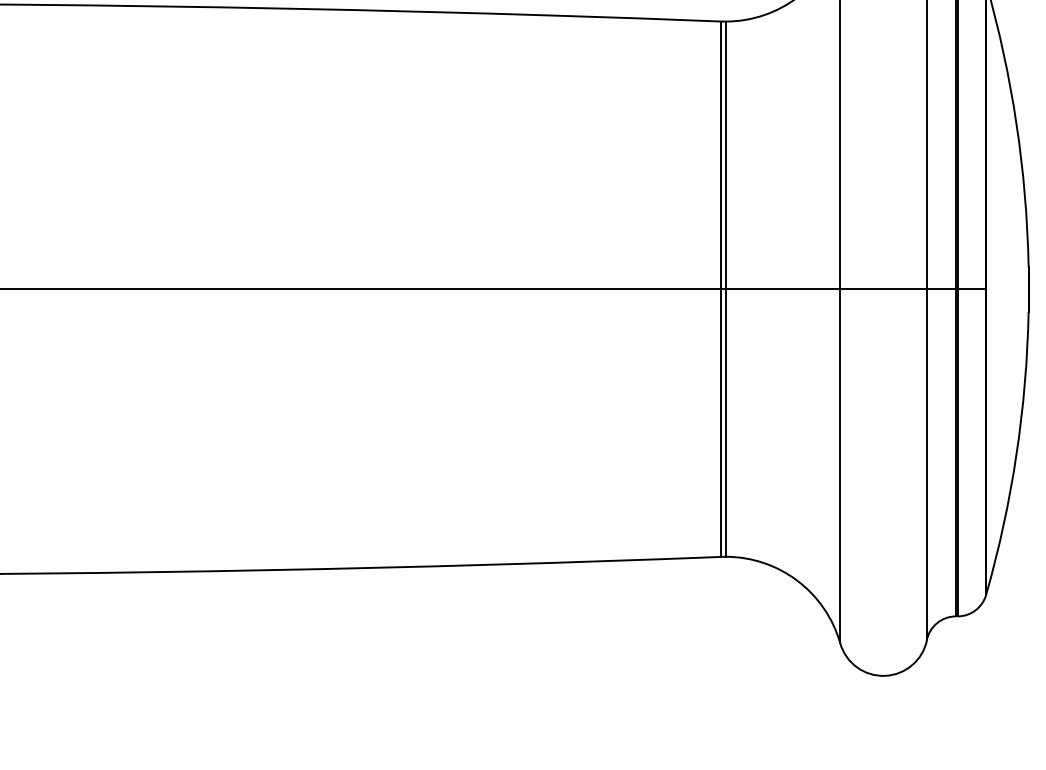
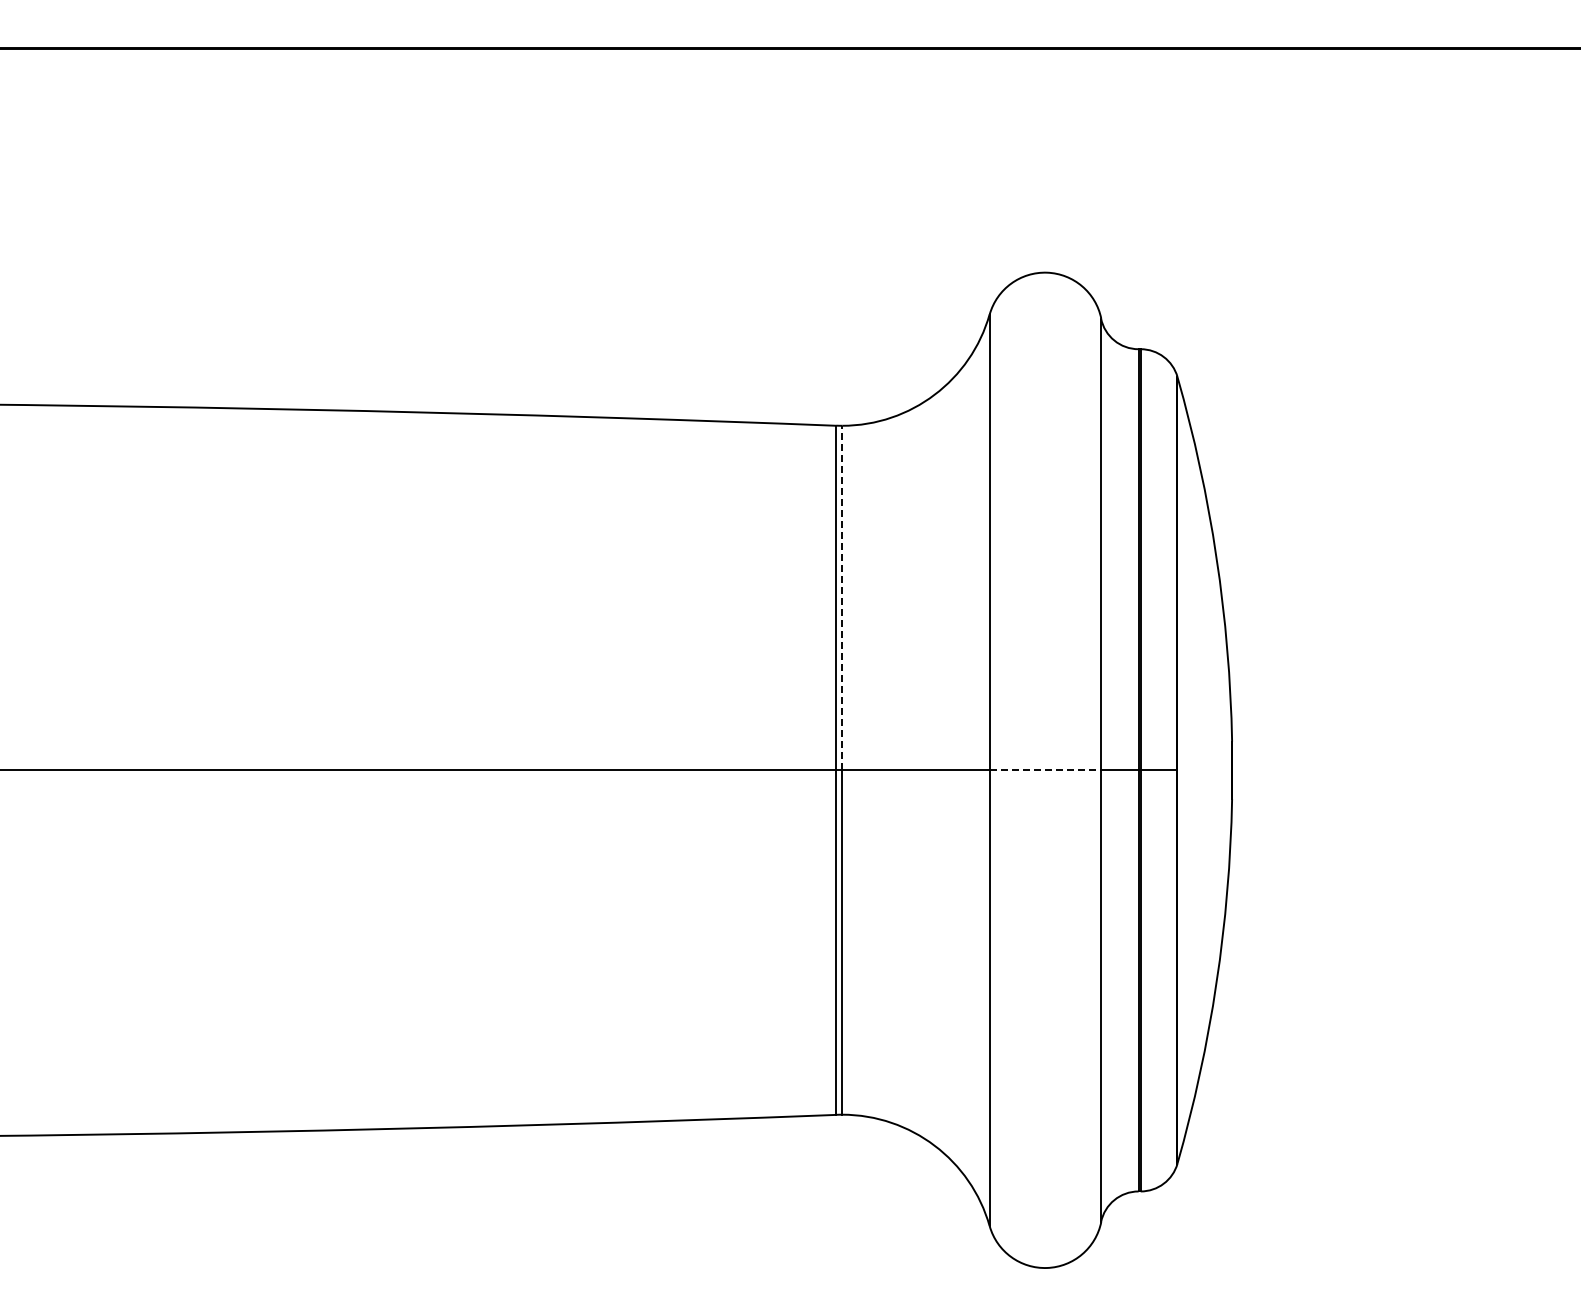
line: (725, 154) -> (842, 597), solid -> dashed
line: (883, 289) -> (1045, 770), solid -> dashed

